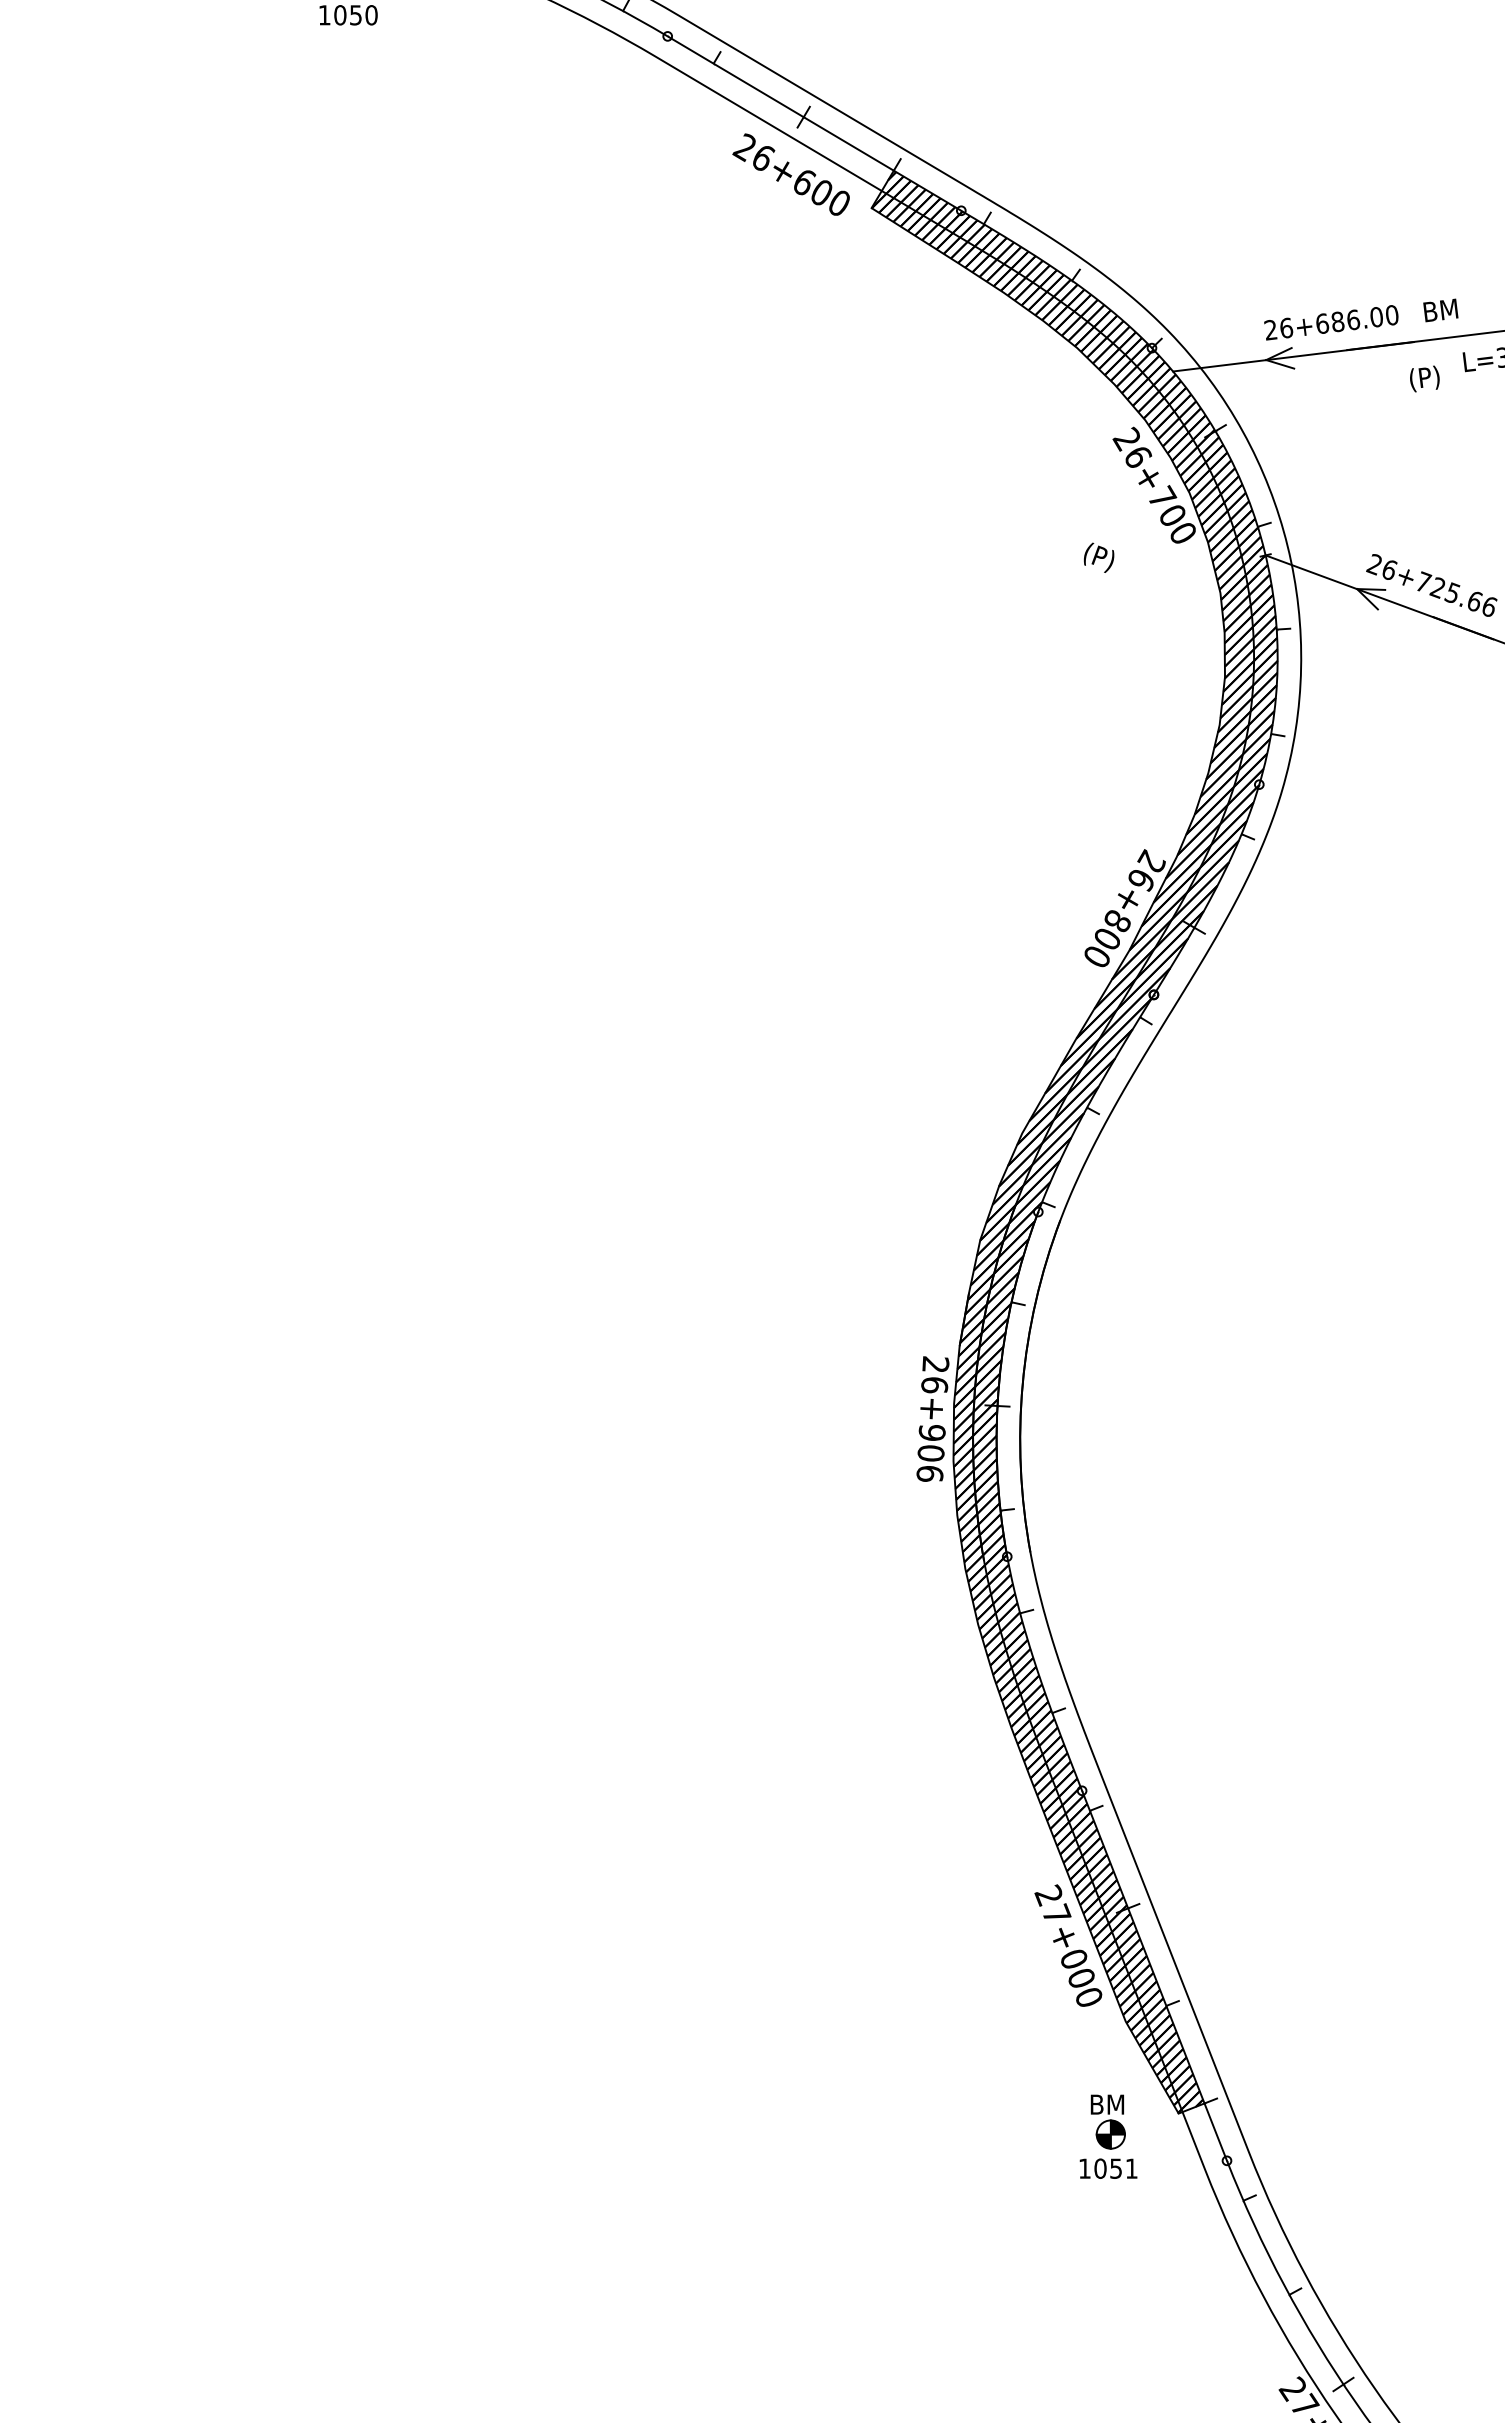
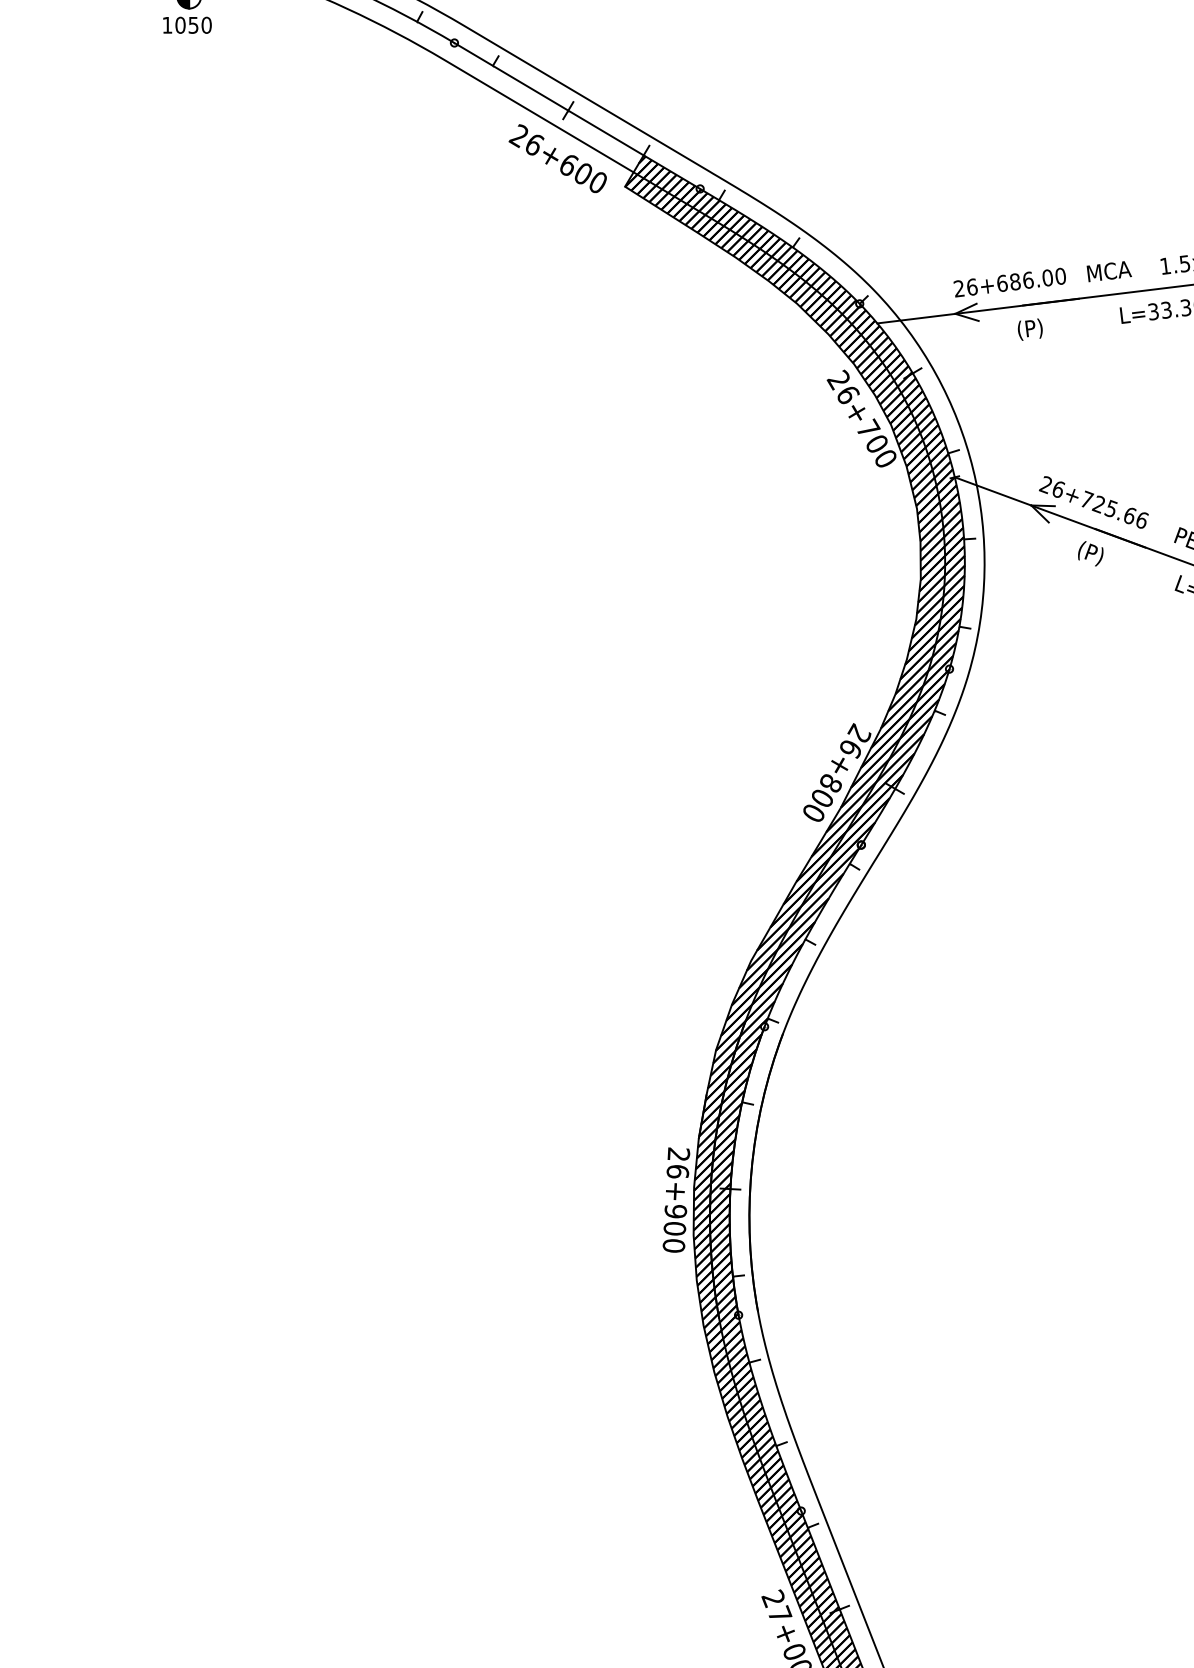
text: (1451, 309) -> (1110, 271), BM -> MCA
text: (1424, 378) -> (1030, 329), moved
text: (1099, 557) -> (1091, 553), moved
text: (929, 1473) -> (673, 1245), 26+906 -> 26+900

